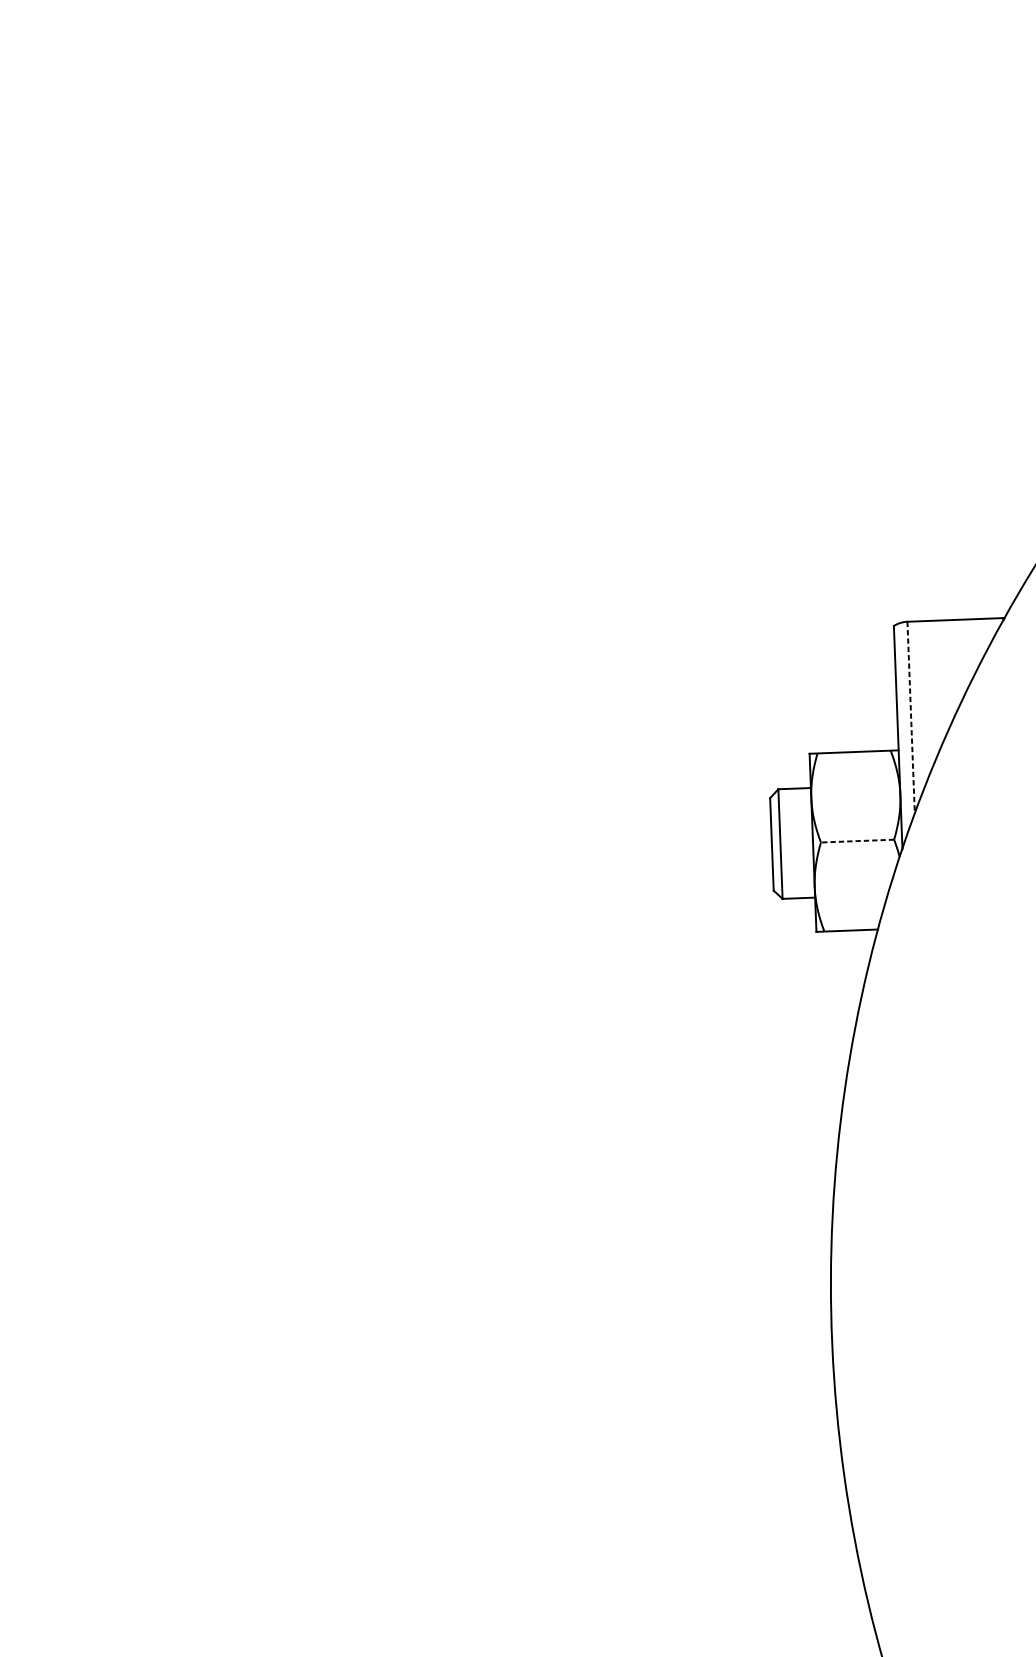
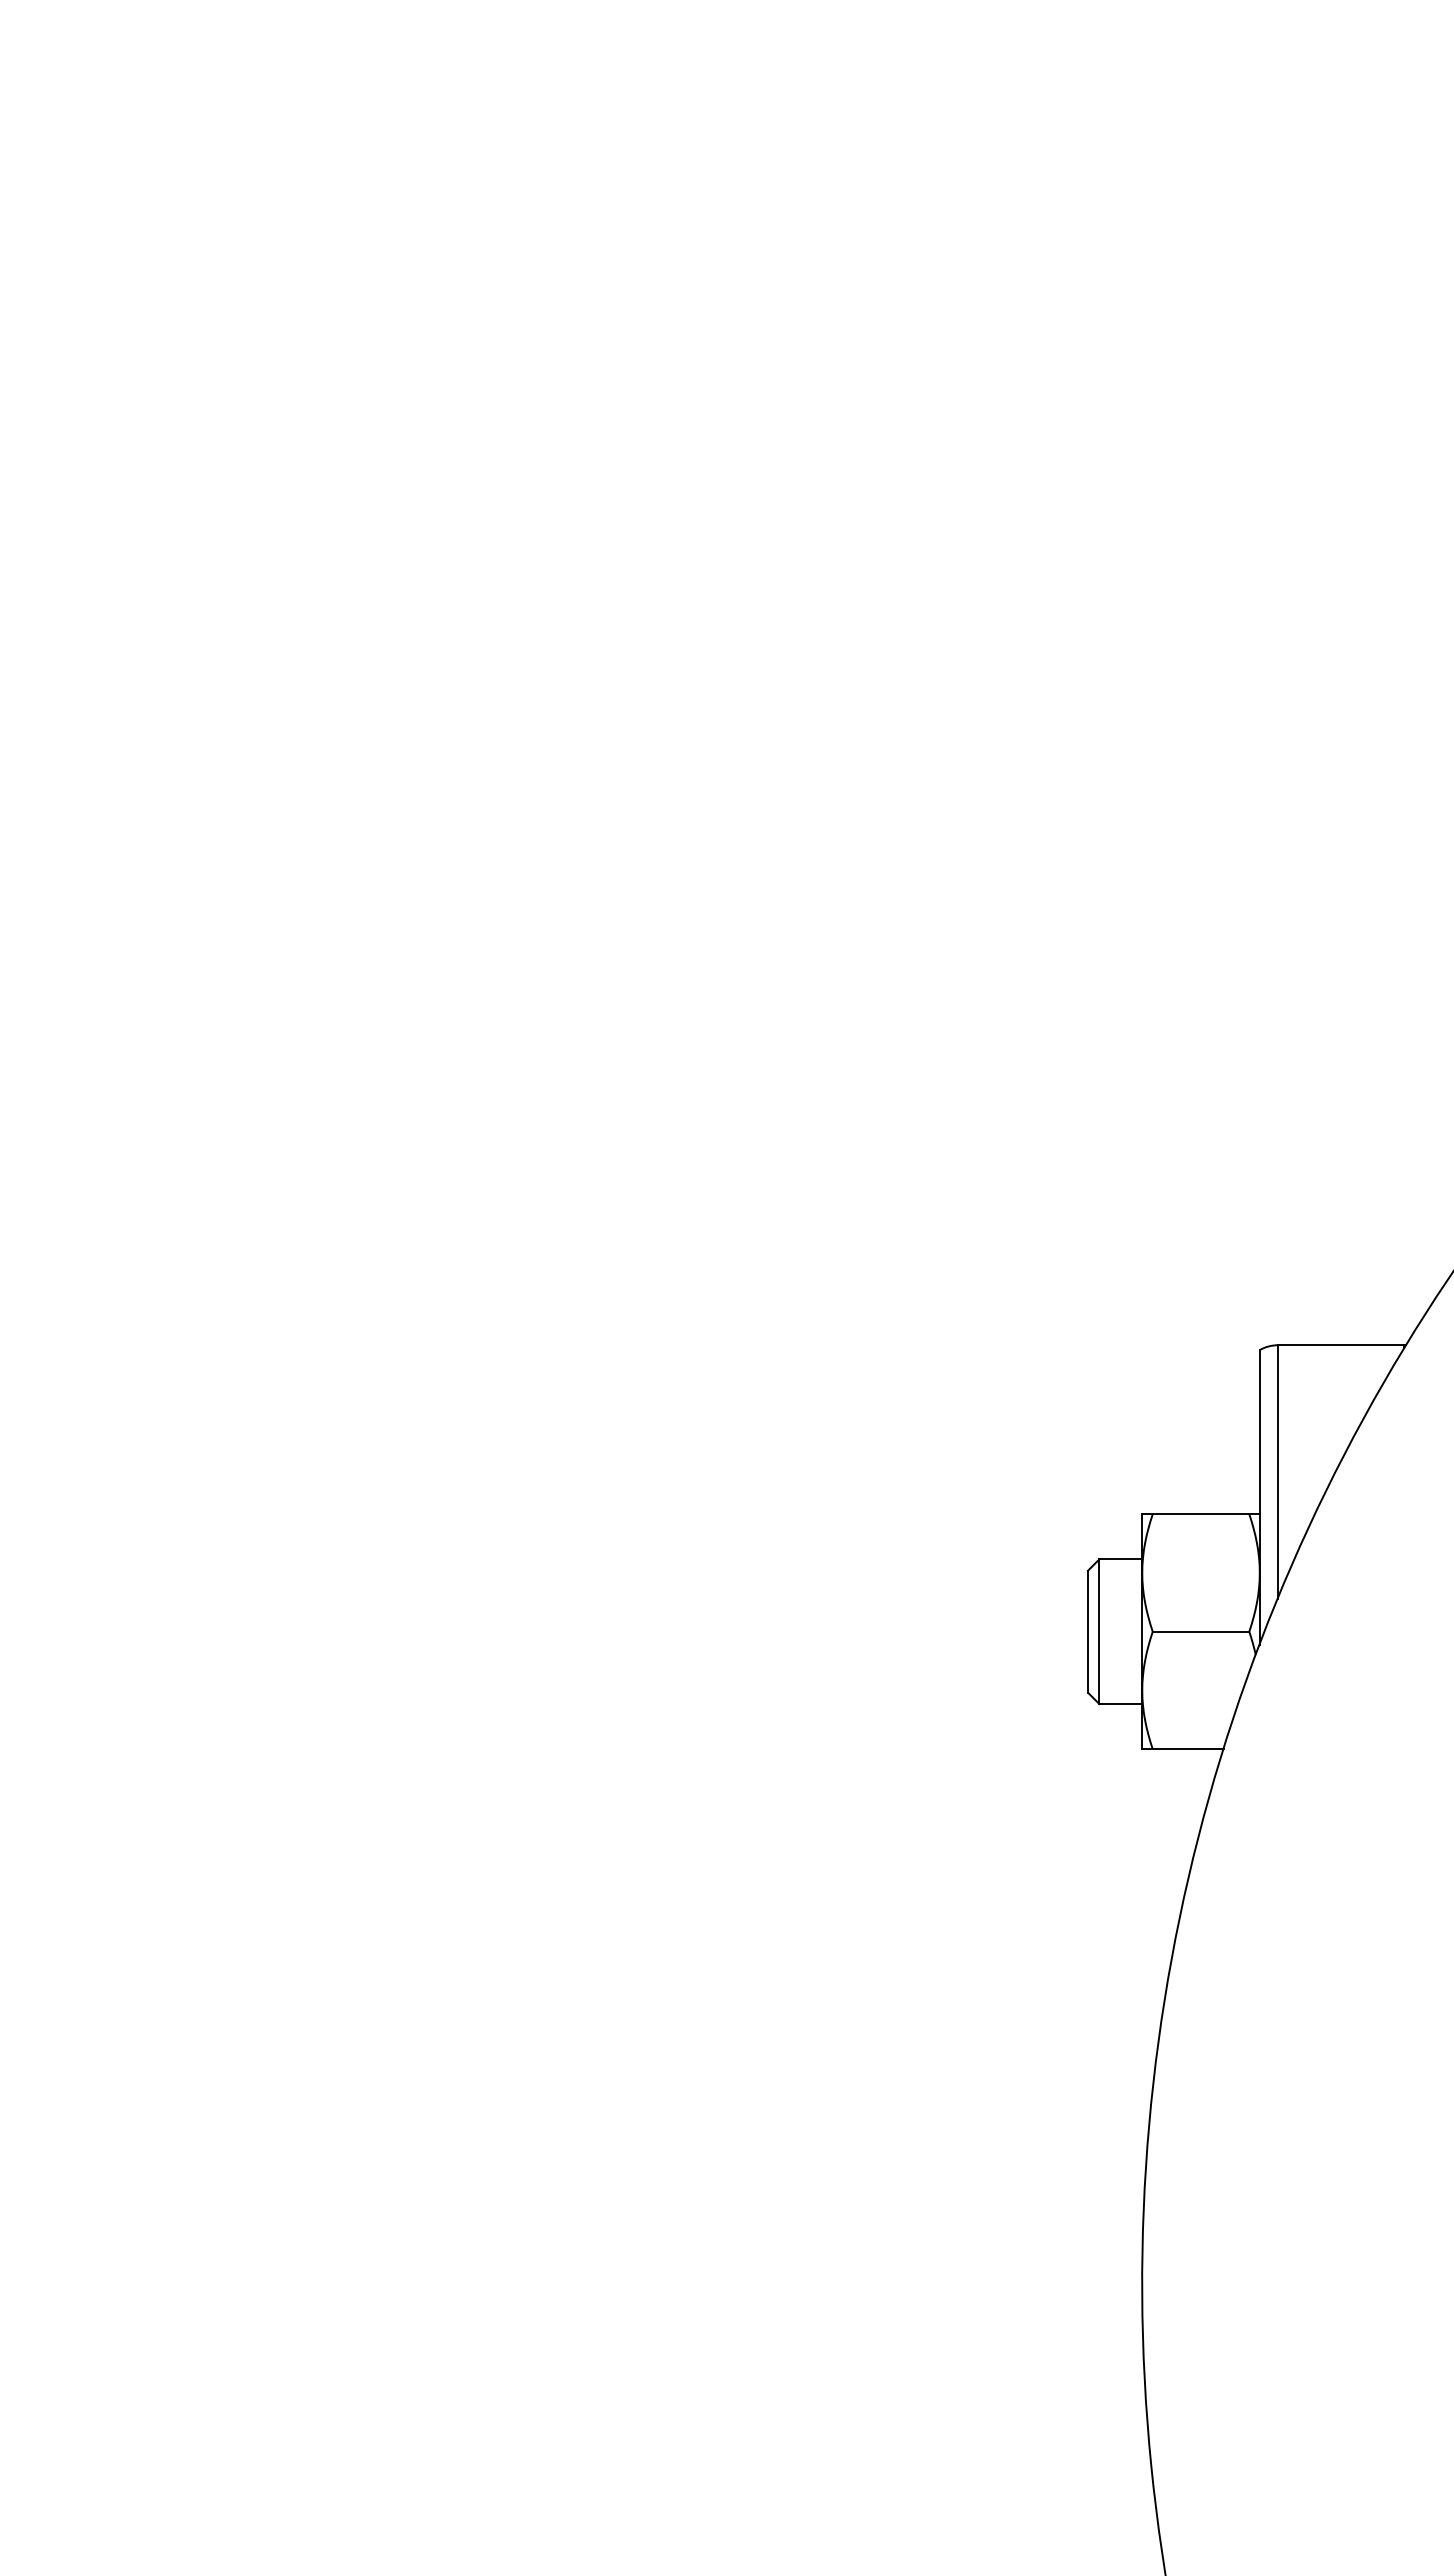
line: (910, 718) -> (1277, 1472), dashed -> solid
line: (857, 840) -> (1200, 1631), dashed -> solid

